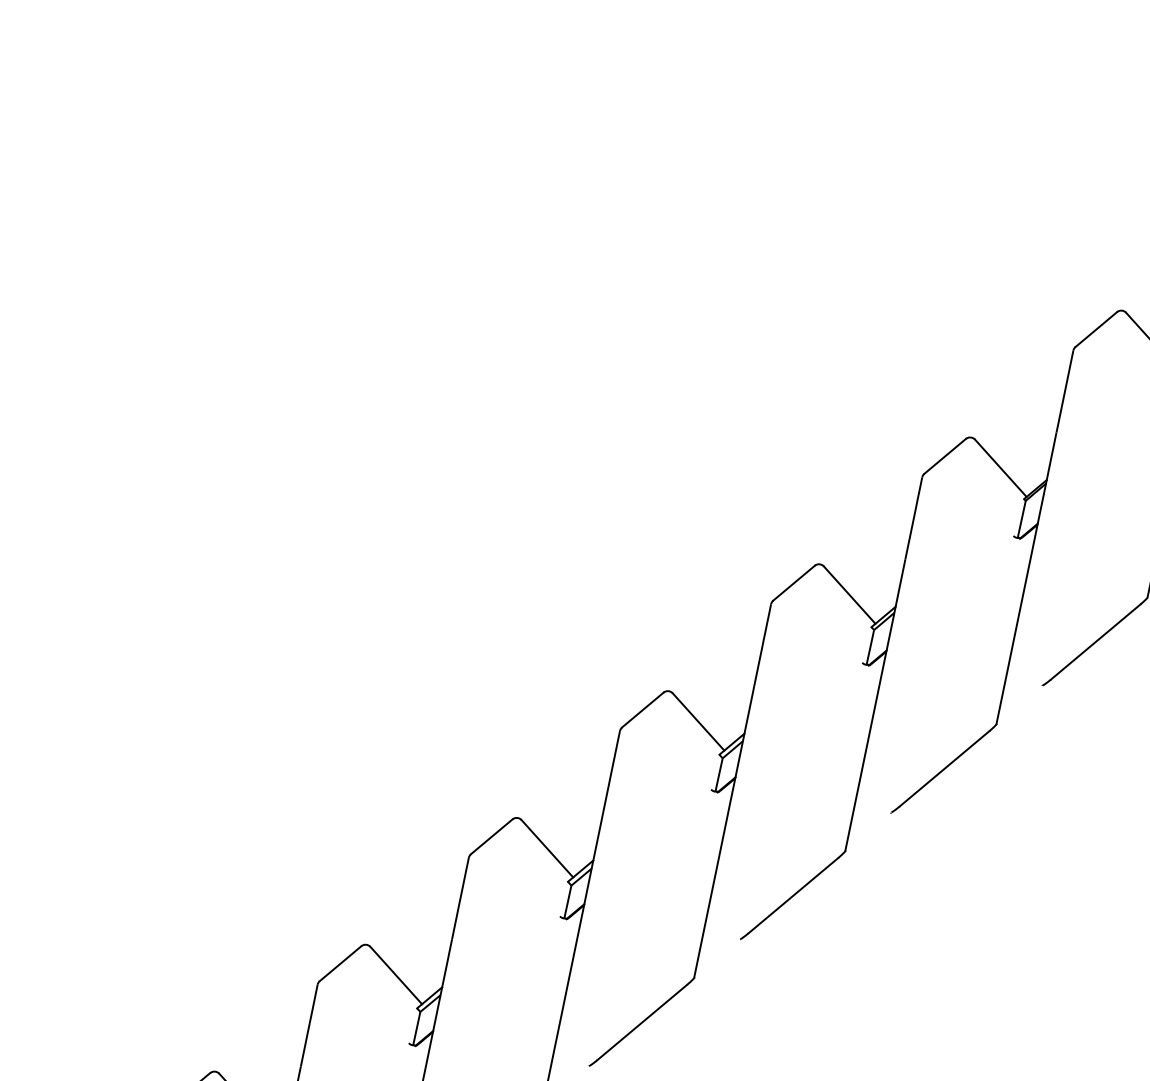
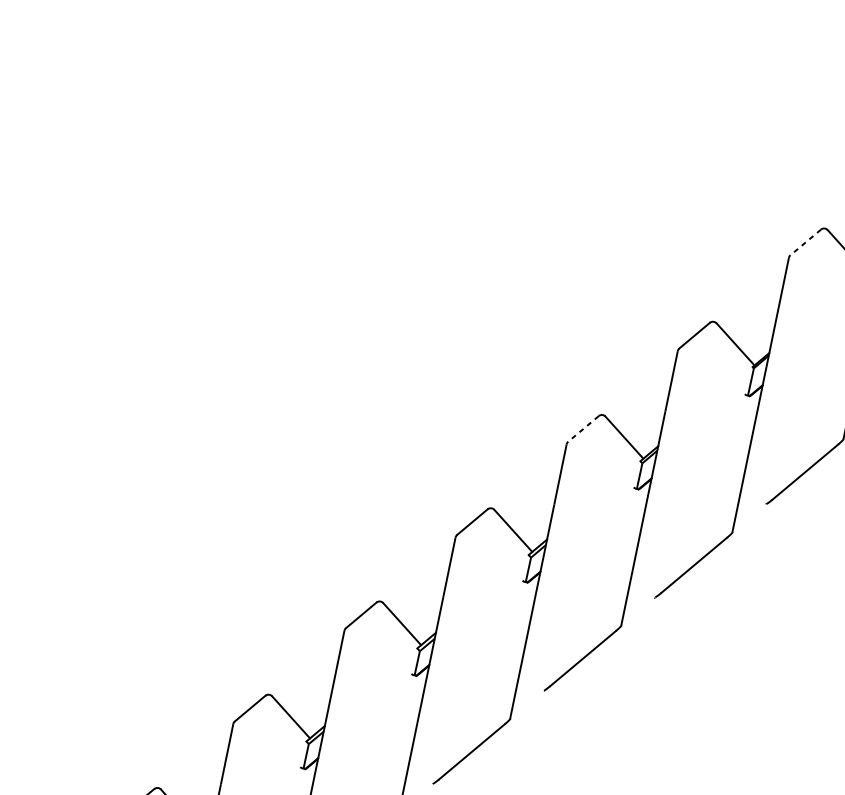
line: (1095, 329) -> (805, 242), solid -> dashed
line: (793, 583) -> (583, 429), solid -> dashed

